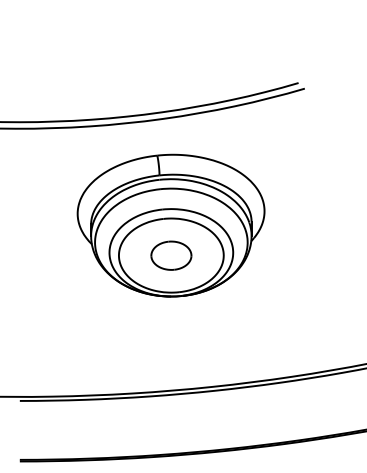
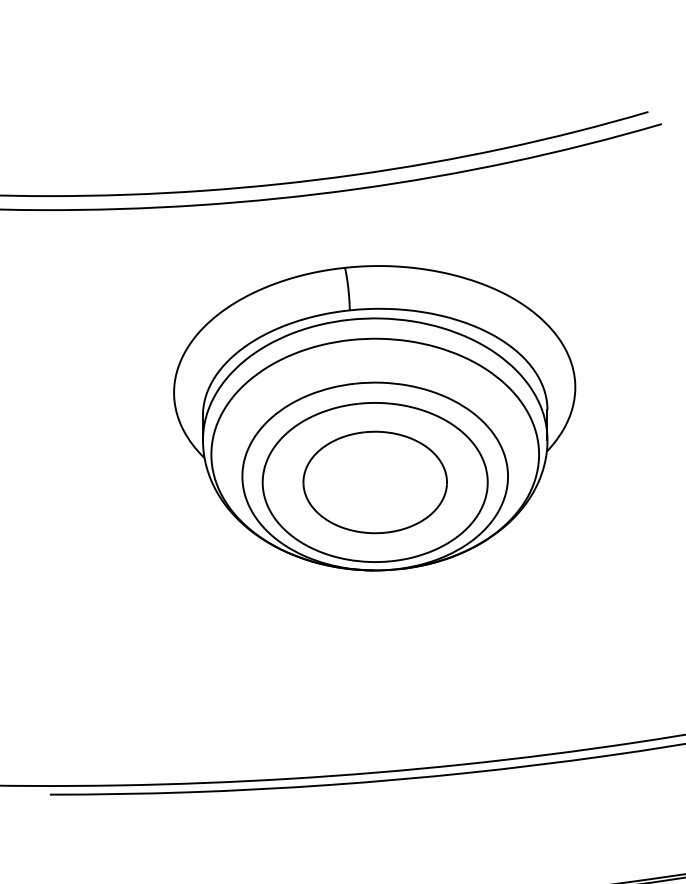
part: (171, 255) -> (375, 482), size x1.67

